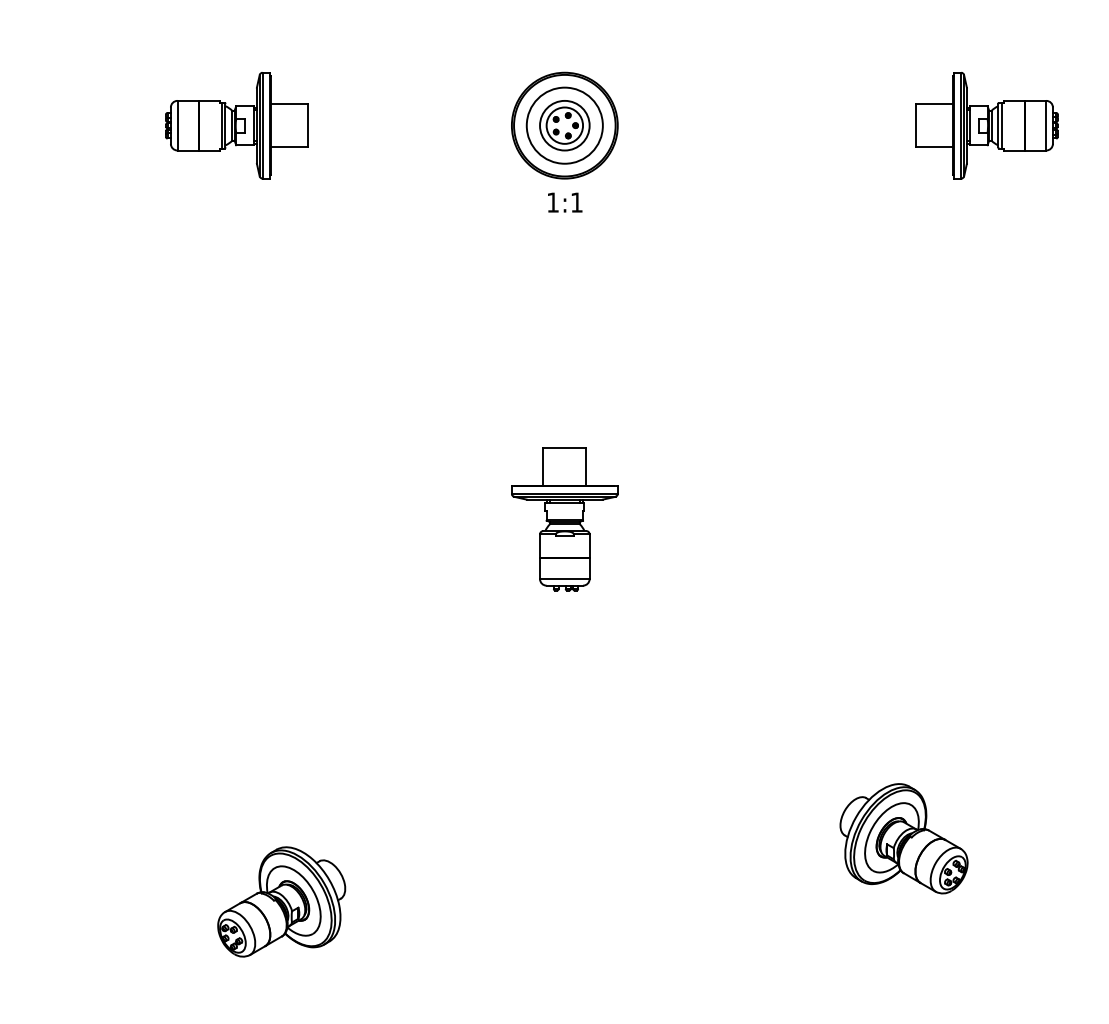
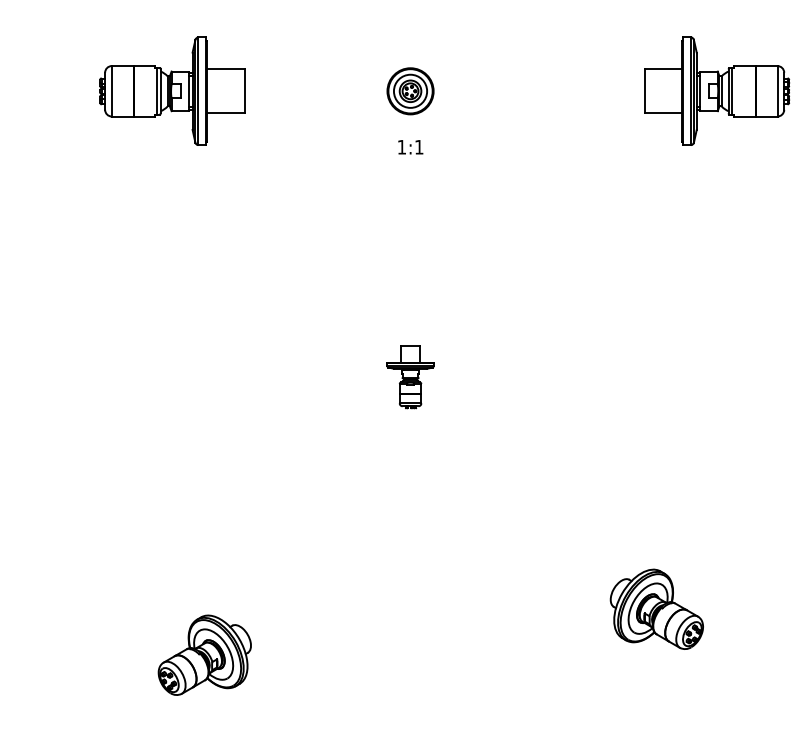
part: (236, 125) -> (172, 91), size x1.4
part: (564, 125) -> (410, 91), size x0.6
part: (986, 125) -> (716, 91), size x1.4
part: (564, 519) -> (410, 377), size x0.6

